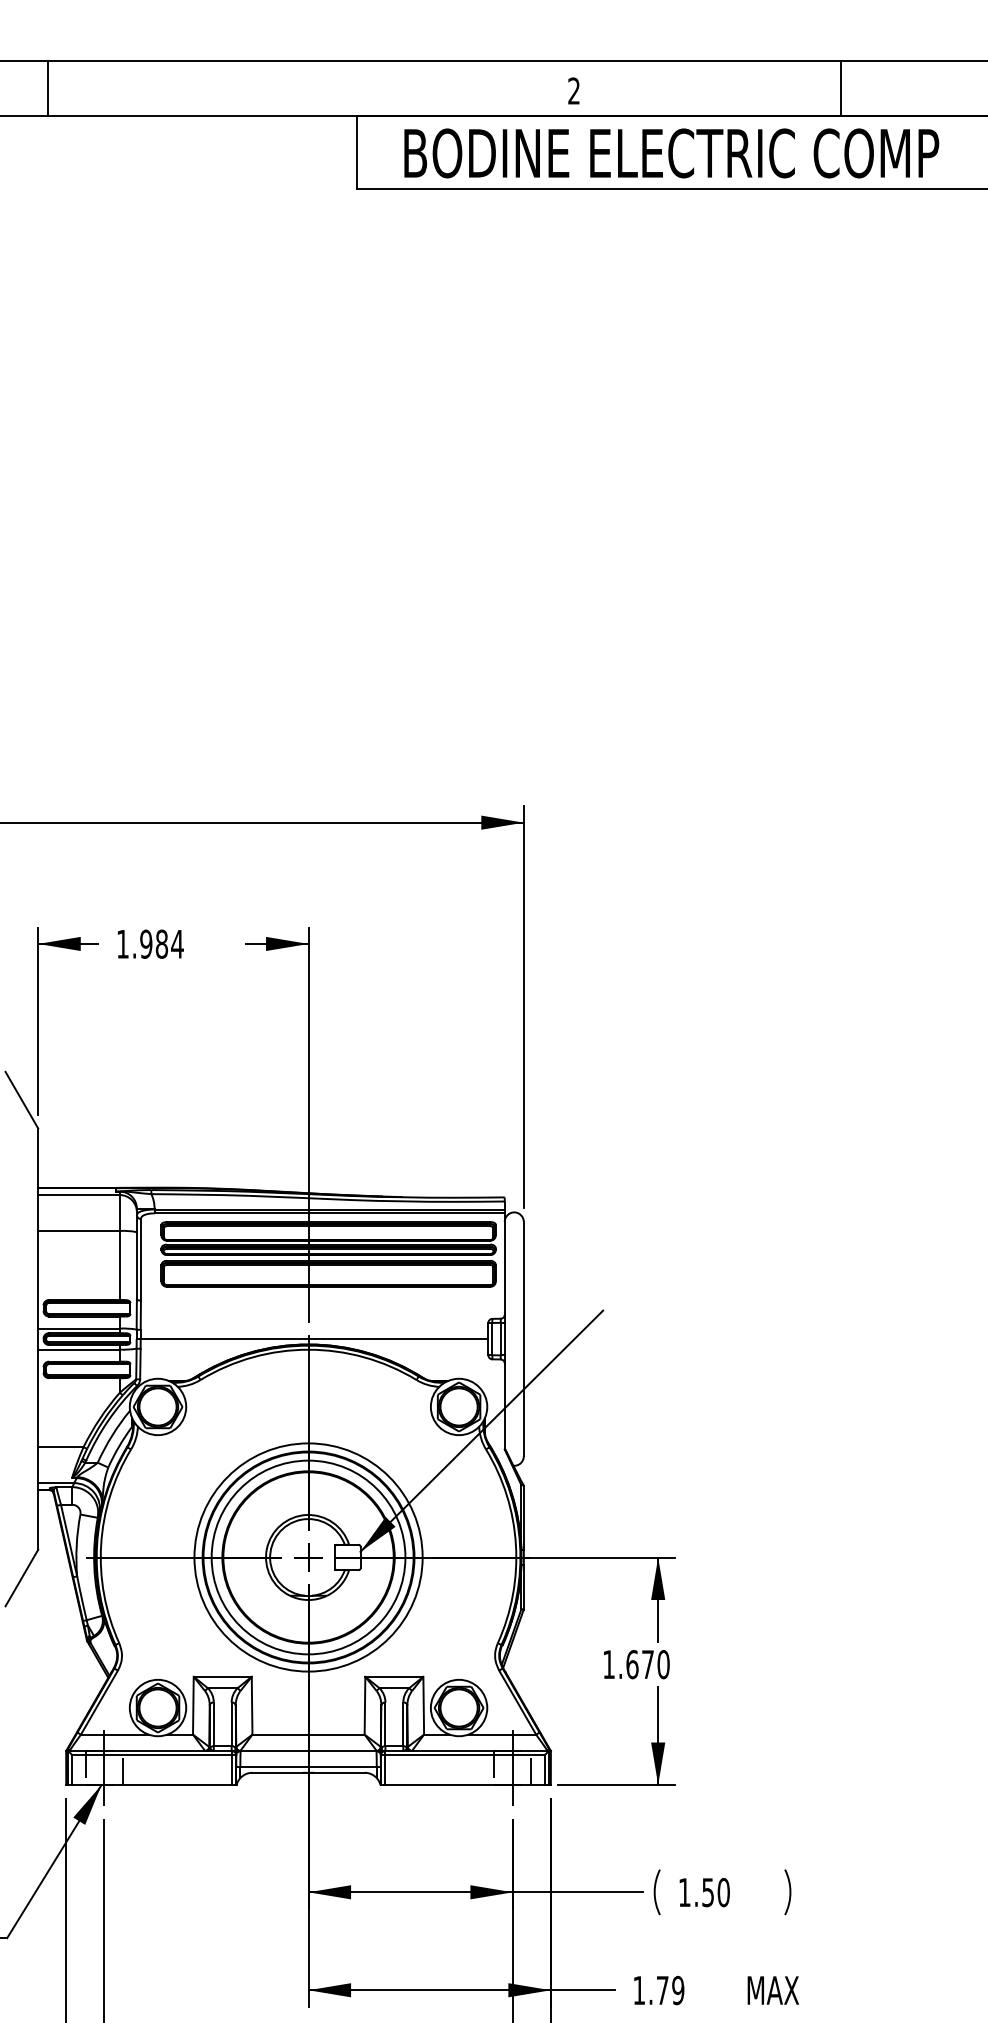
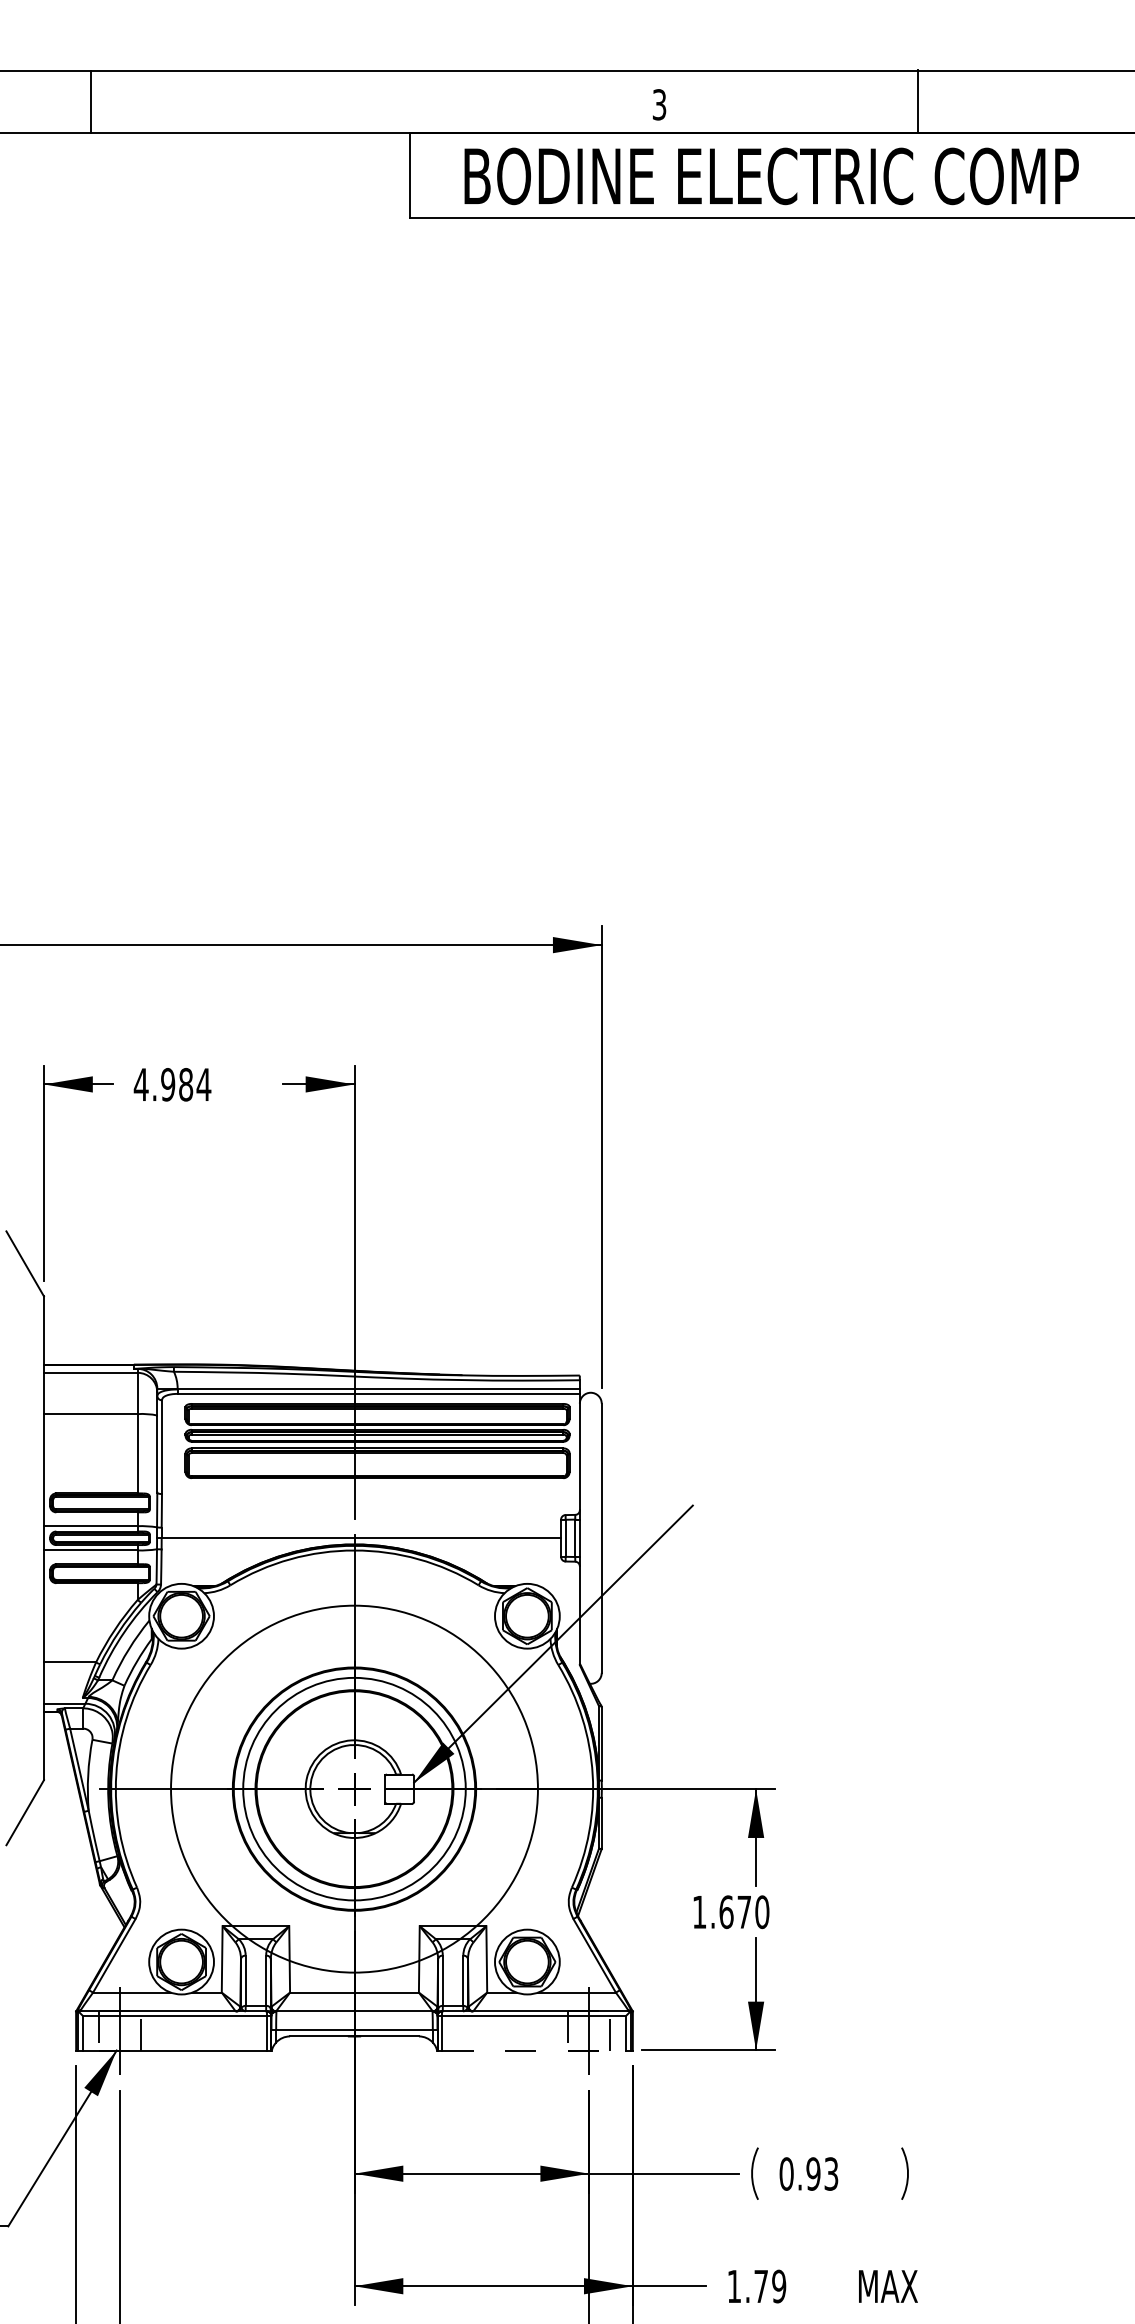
line: (841, 87) -> (918, 100), moved
line: (48, 88) -> (91, 101), moved
text: (574, 90) -> (659, 104), 2 -> 3
text: (122, 944) -> (140, 1084), 1.984 -> 4.984
circle: (308, 1557) -> (354, 1789), size x1.4
line: (465, 1785) -> (534, 2050), solid -> dashed
text: (703, 1892) -> (808, 2173), 1.50 -> 0.93

